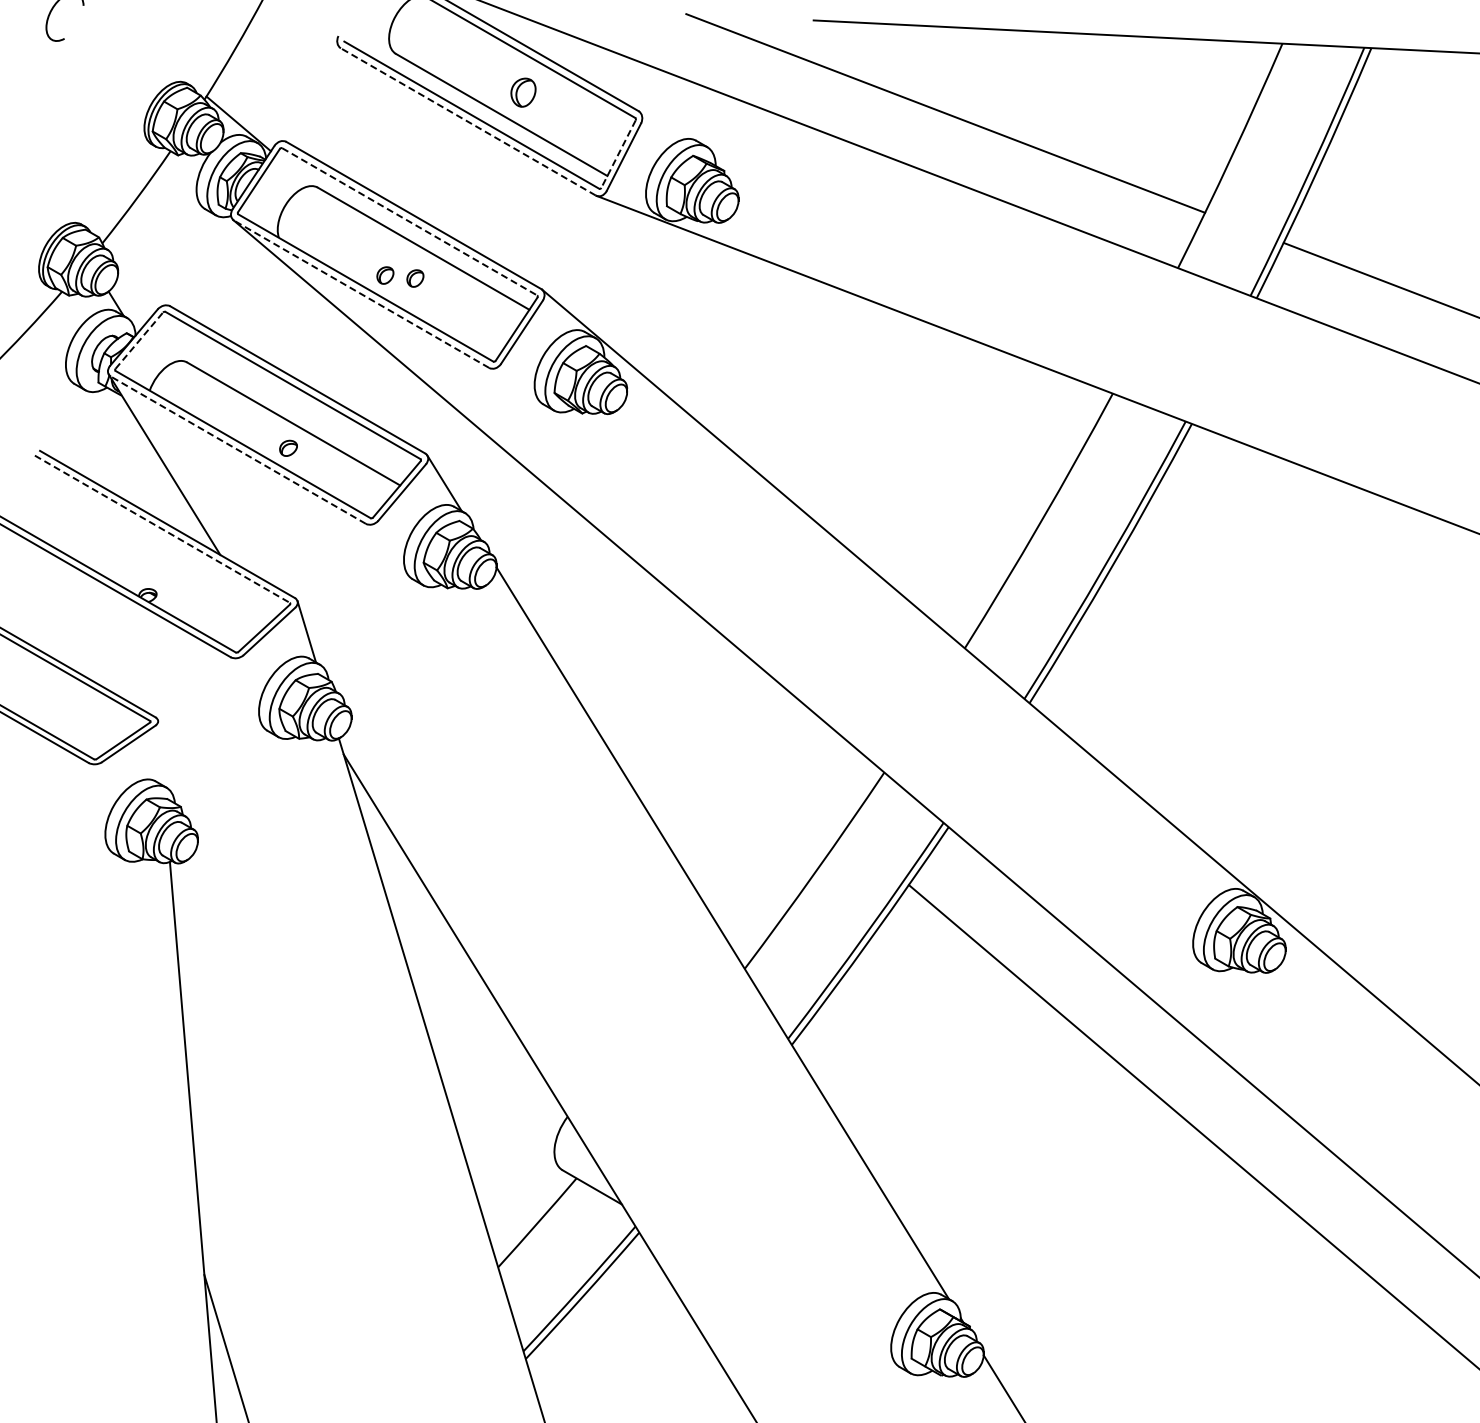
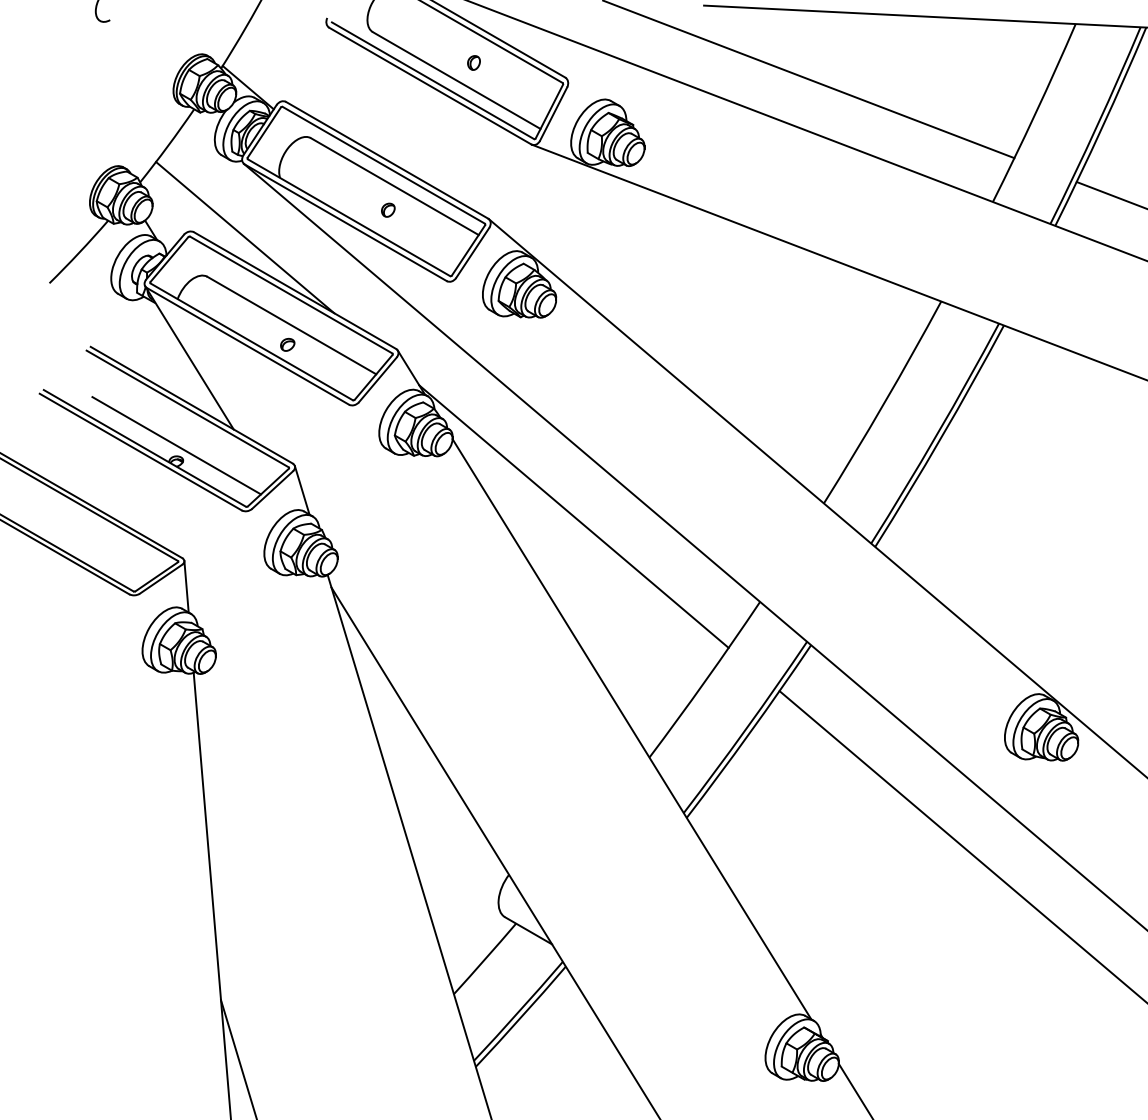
part: (523, 92) -> (474, 62), size x0.62
line: (467, 121) -> (429, 85), dashed -> solid
line: (618, 154) -> (549, 111), dashed -> solid
line: (410, 222) -> (384, 165), dashed -> solid
part: (385, 275) -> (364, 207), removed
line: (361, 294) -> (345, 222), dashed -> solid
line: (234, 312) -> (244, 237), added
line: (139, 340) -> (169, 259), dashed -> solid
line: (237, 449) -> (247, 345), dashed -> solid
line: (162, 529) -> (187, 409), dashed -> solid
line: (148, 575) -> (176, 445), added
line: (649, 664) -> (573, 516), added
line: (160, 753) -> (186, 586), added

